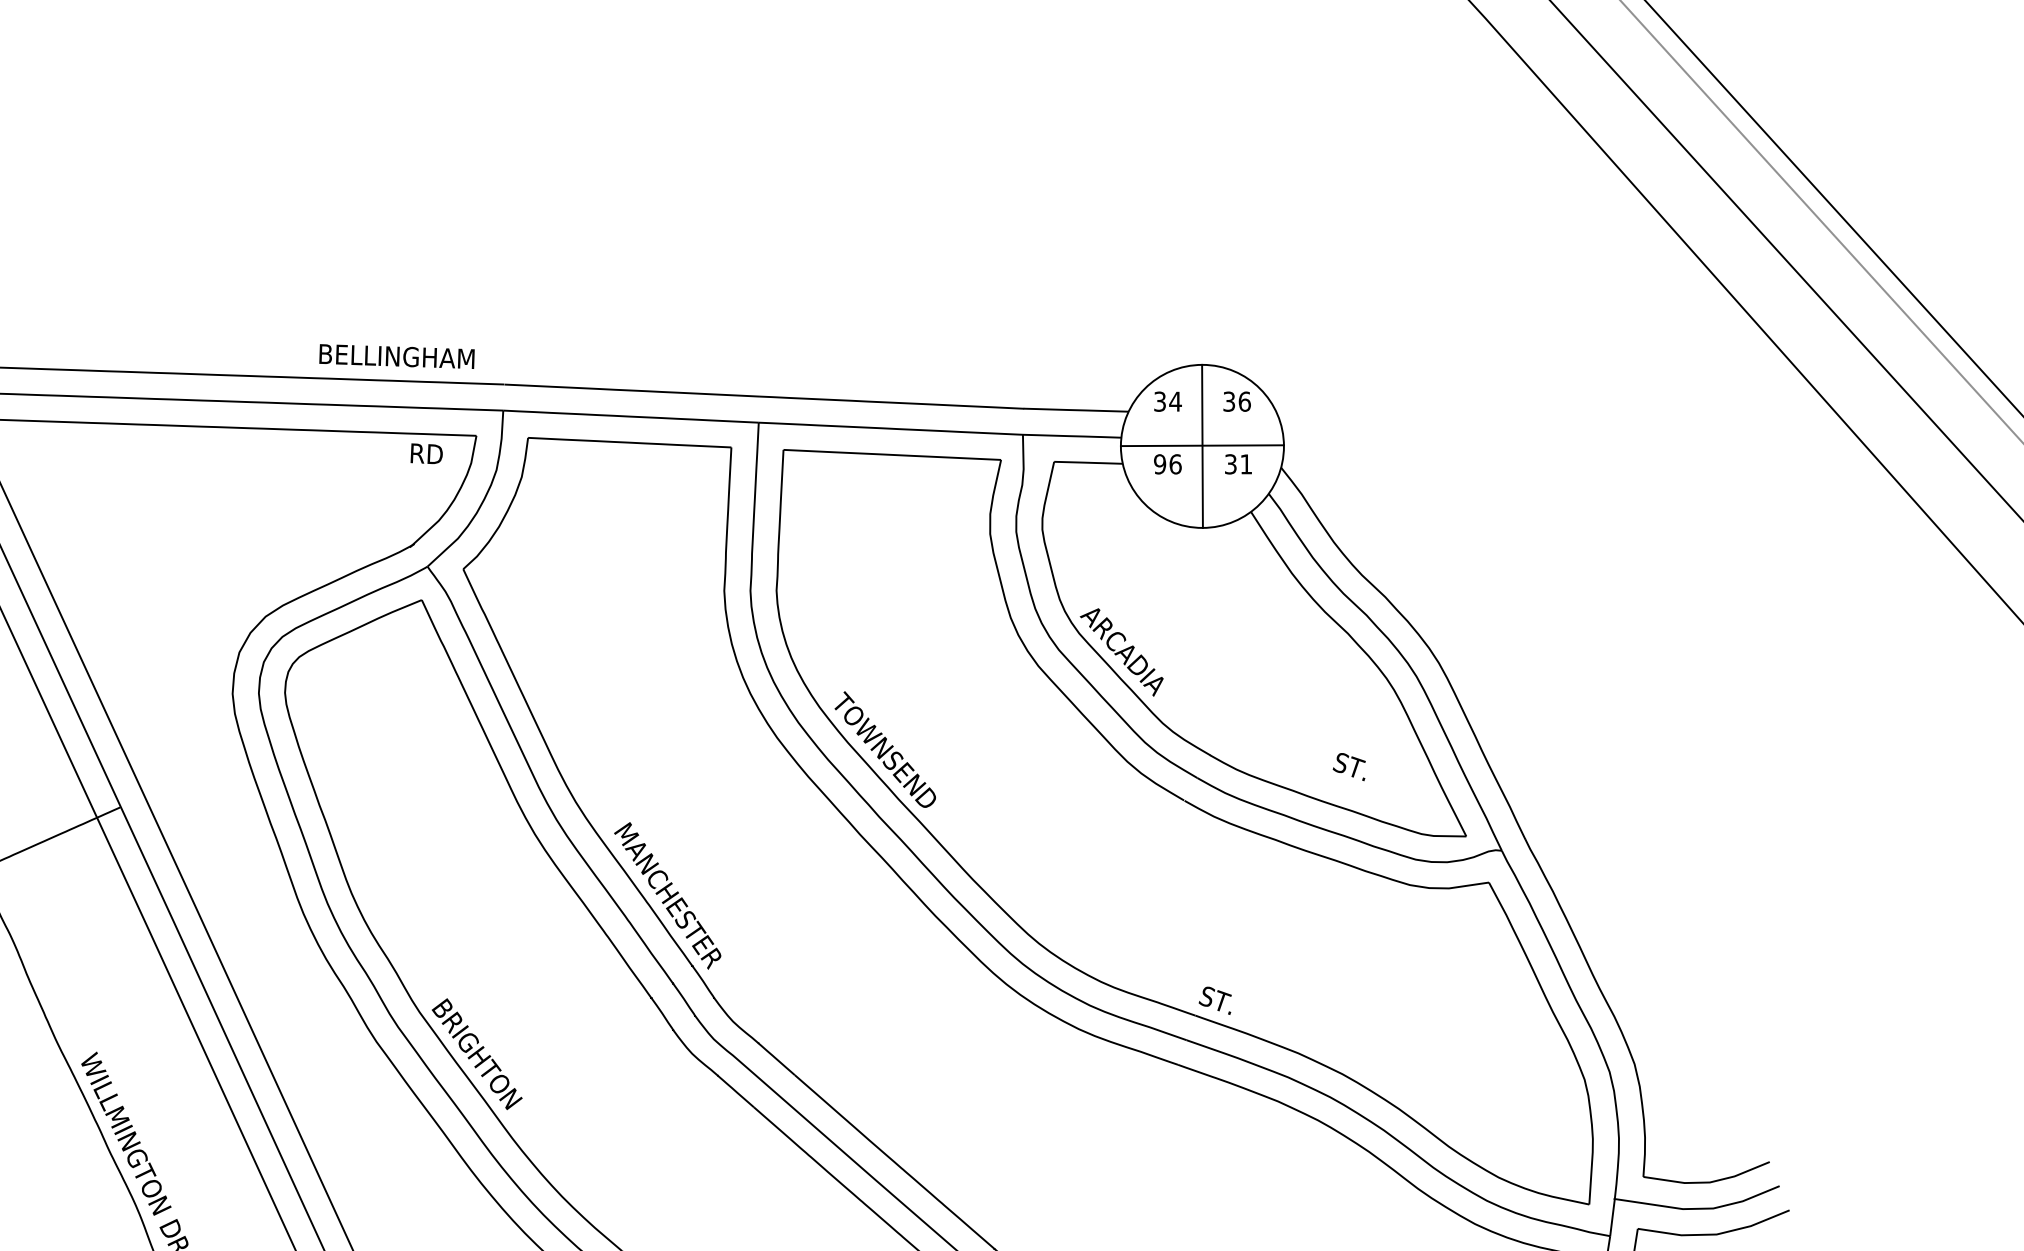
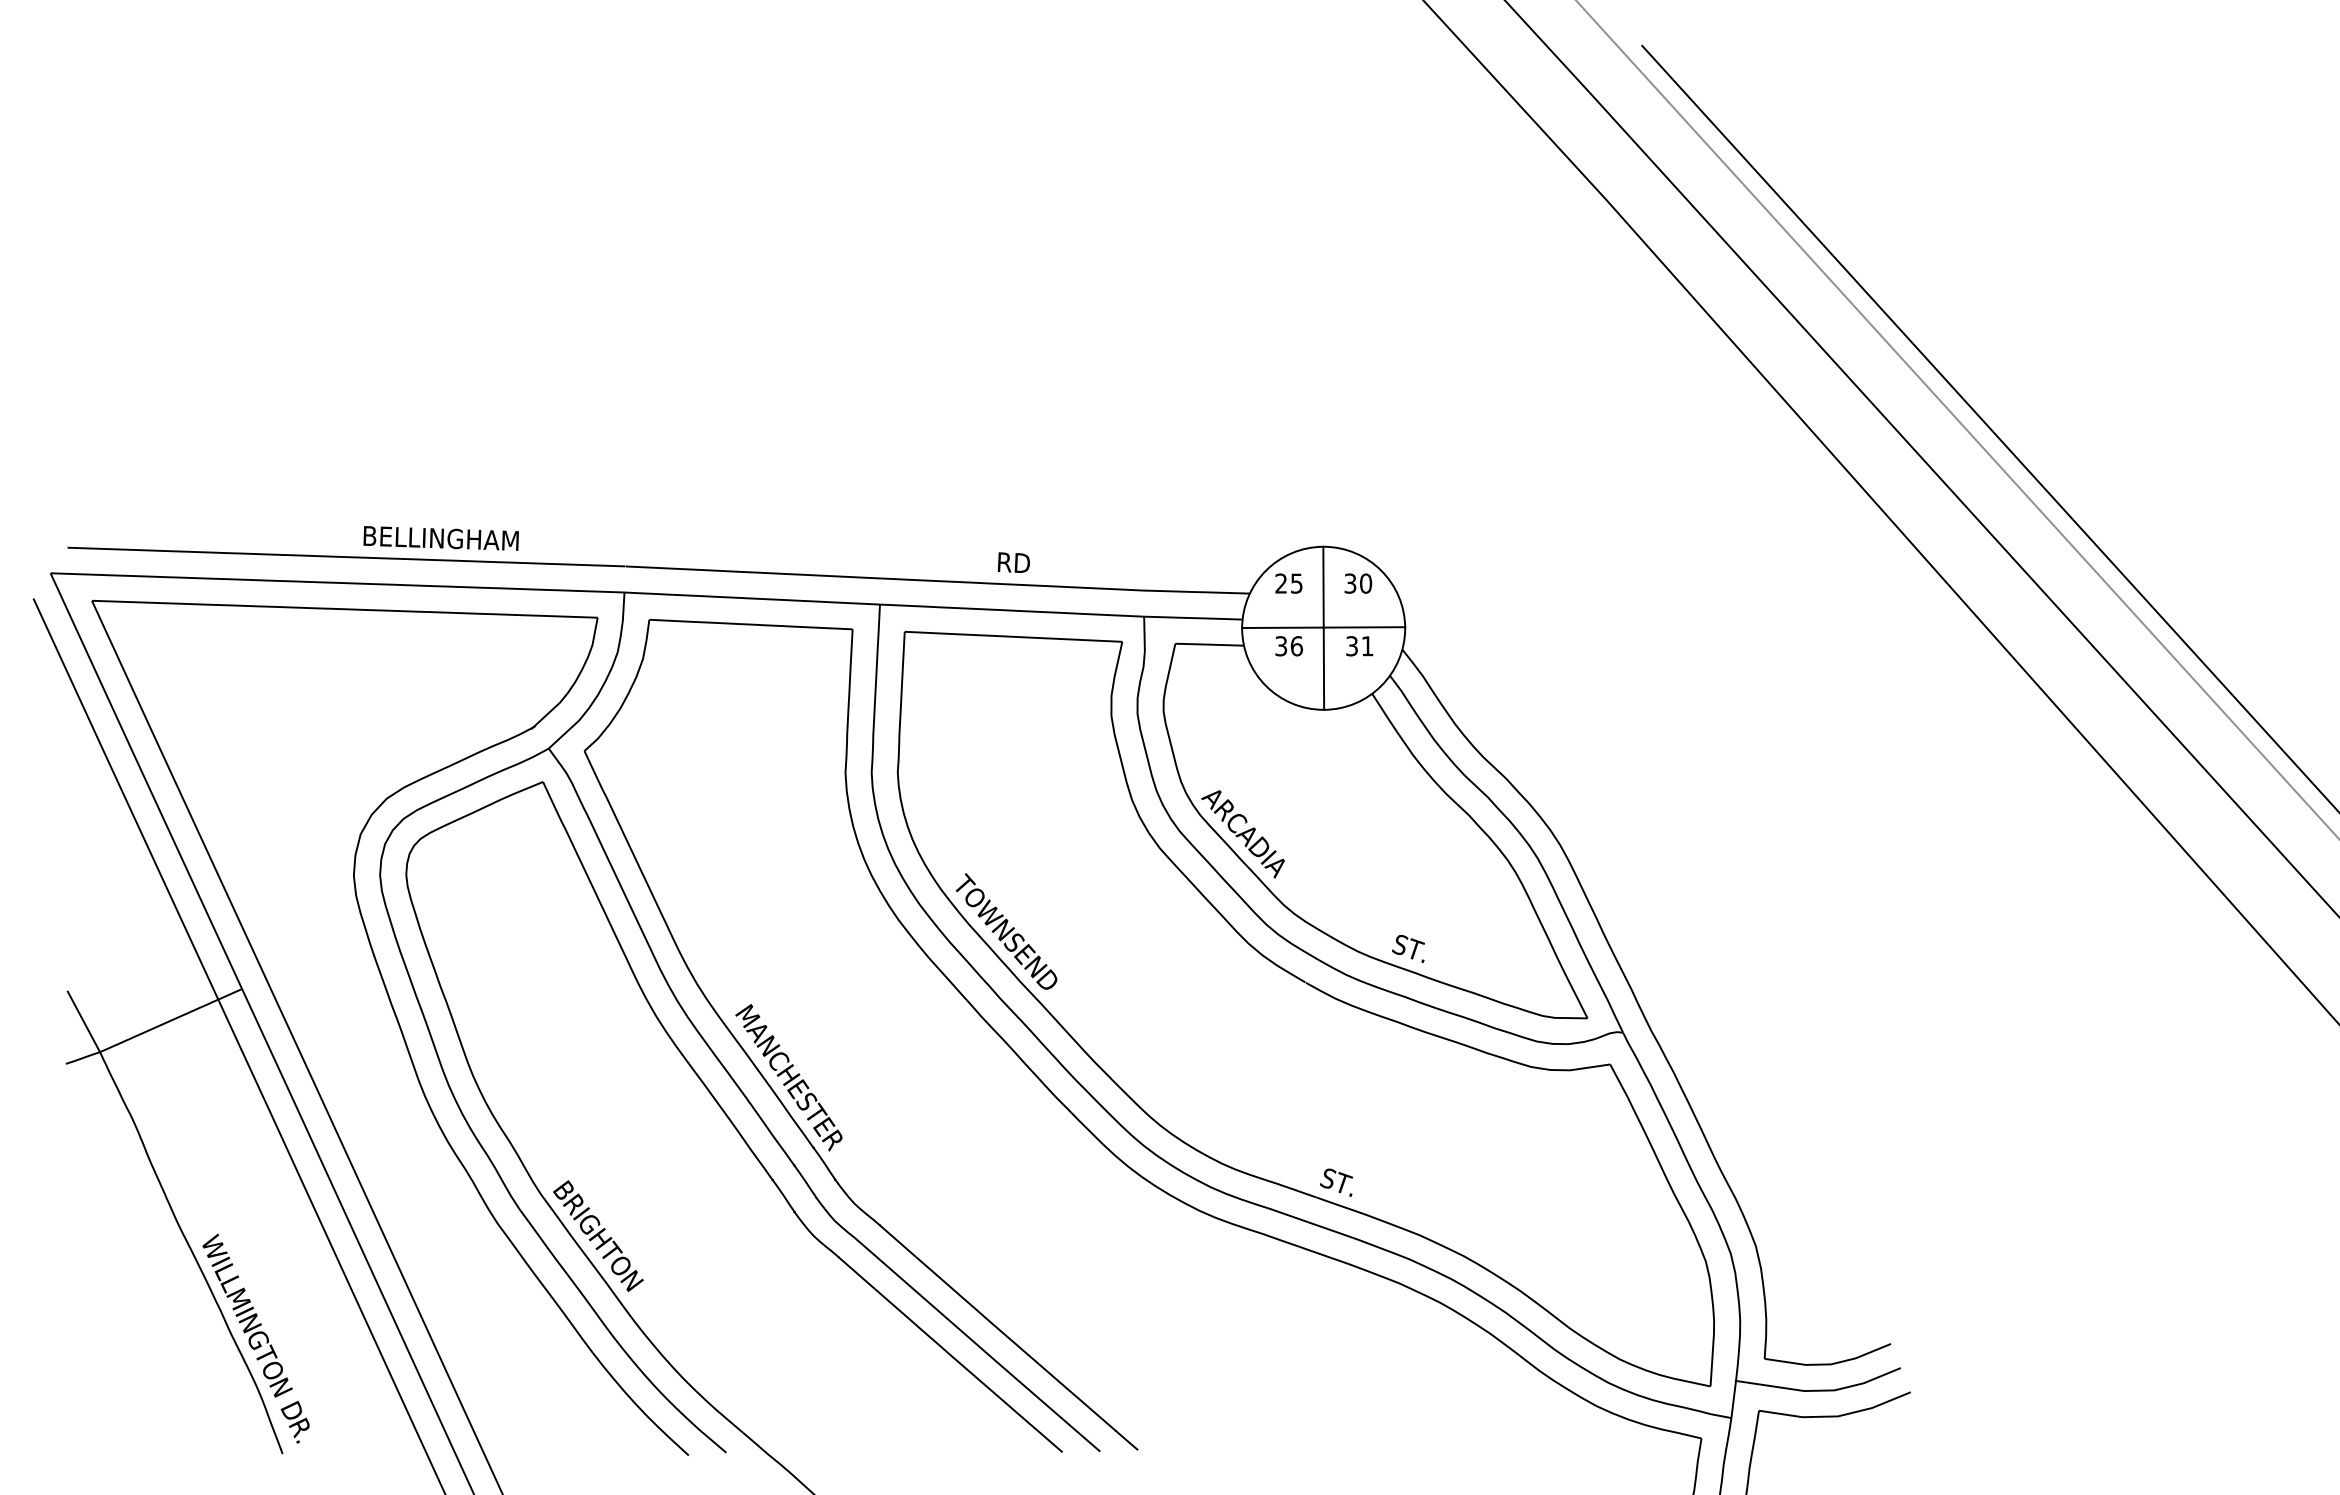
text: (396, 356) -> (440, 538), moved
text: (1168, 401) -> (1289, 583), 34 -> 25
text: (1245, 401) -> (1366, 583), 36 -> 30
text: (426, 453) -> (1013, 562), moved
text: (1160, 464) -> (1281, 646), 96 -> 36
text: (1349, 767) -> (1408, 949), moved

